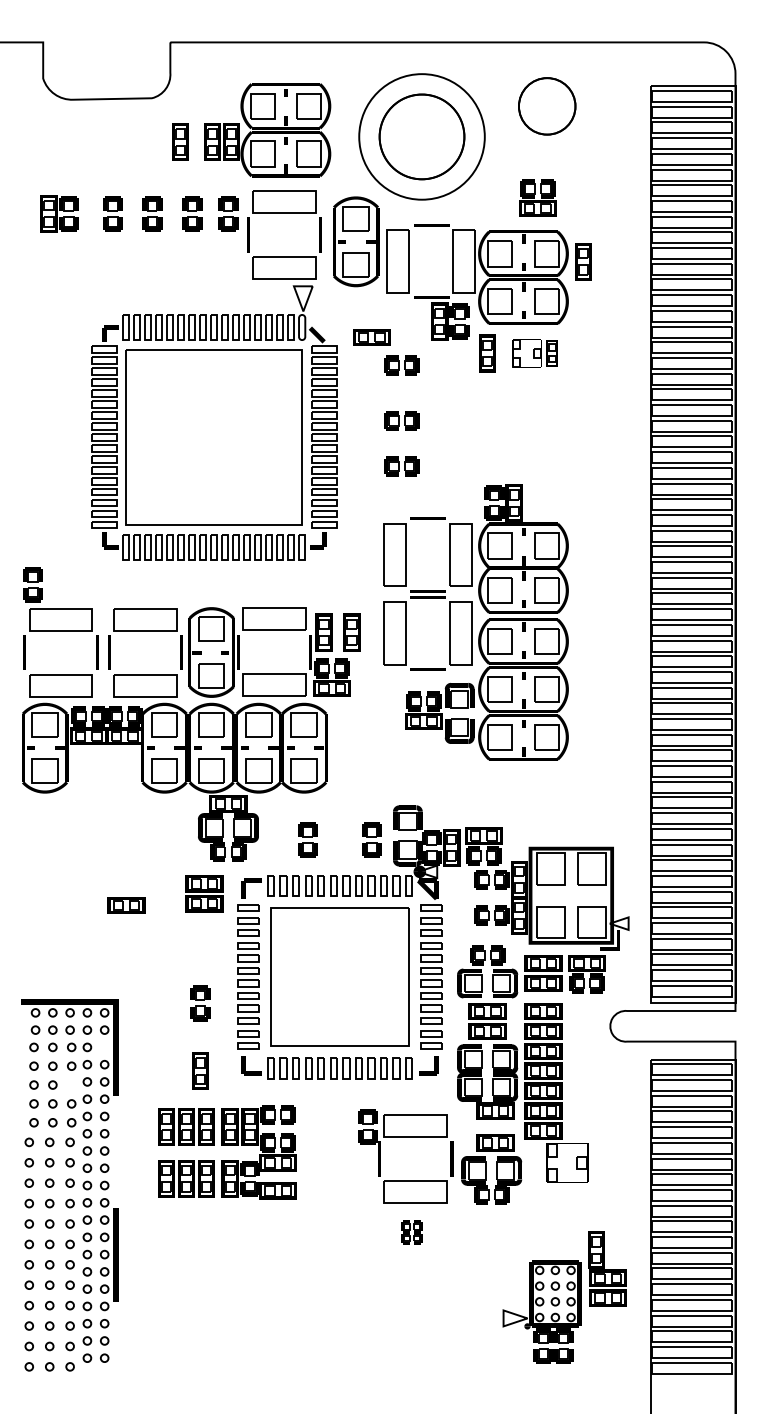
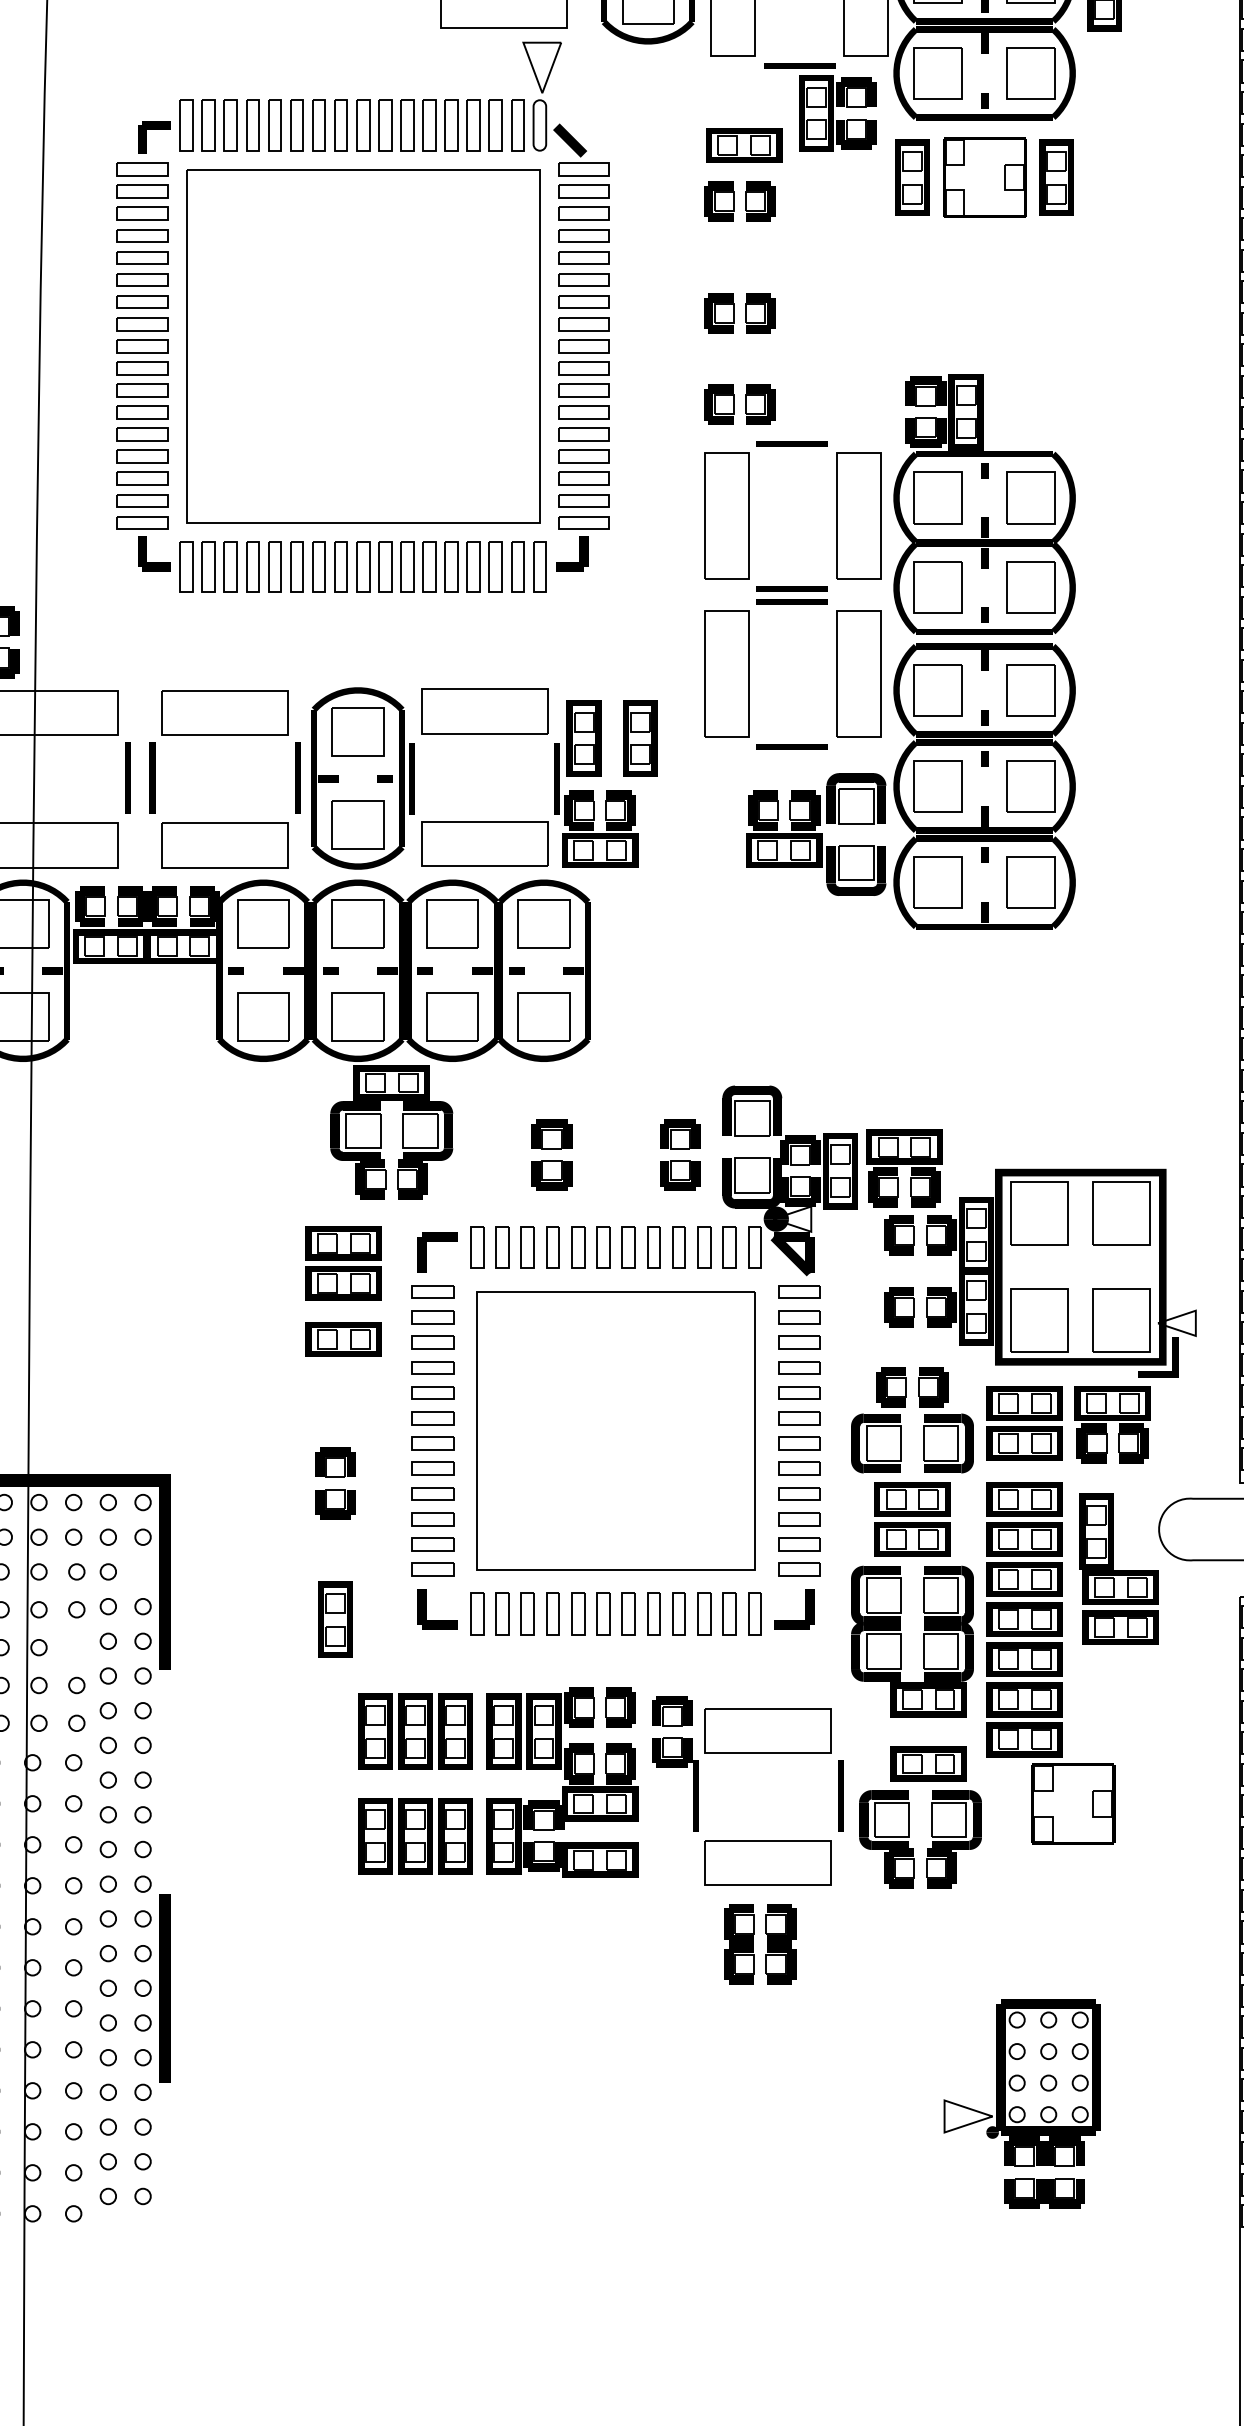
part: (371, 337) -> (743, 145), moved
part: (535, 353) -> (1008, 177), size x1.43
part: (475, 622) -> (888, 651), moved
part: (126, 905) -> (343, 1339), moved
part: (227, 1145) -> (498, 1769), moved
part: (411, 1232) -> (759, 1943), size x1.67
part: (607, 1268) -> (1119, 1568), moved

